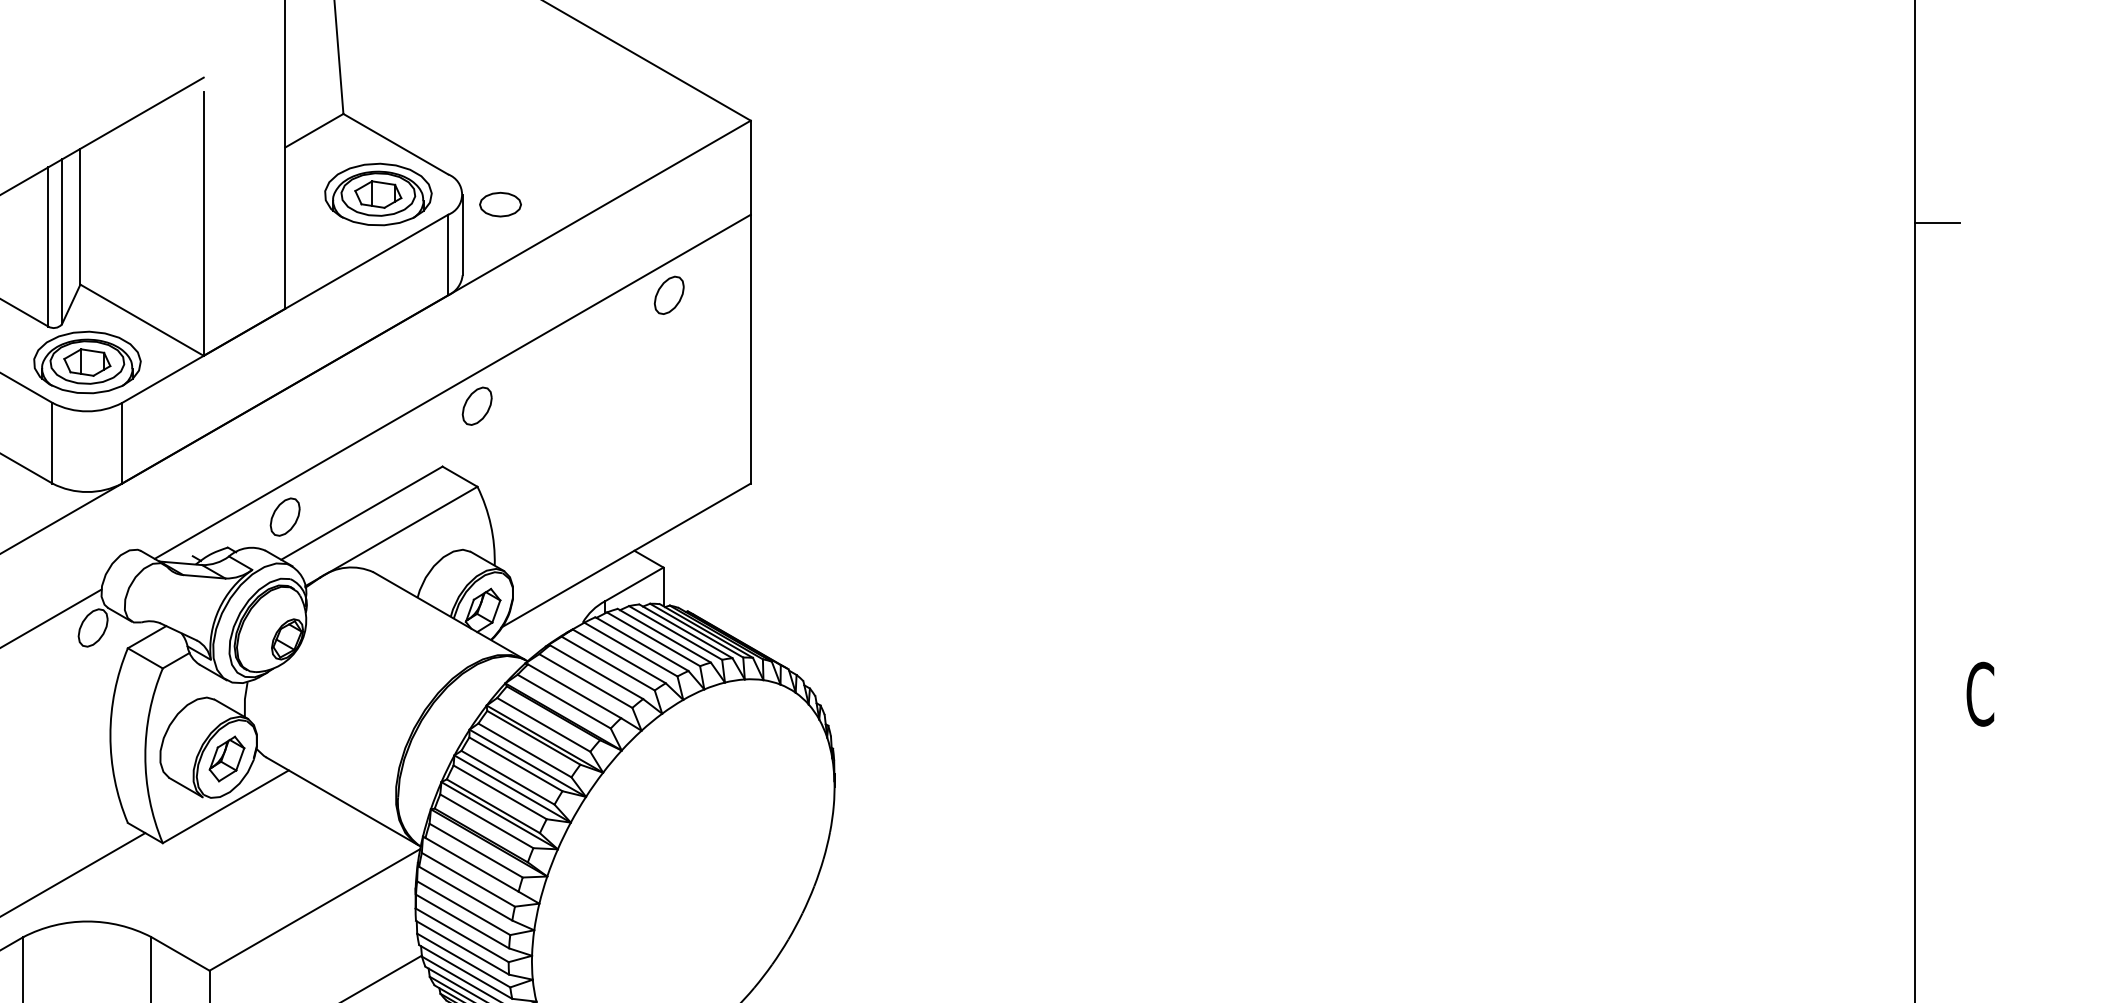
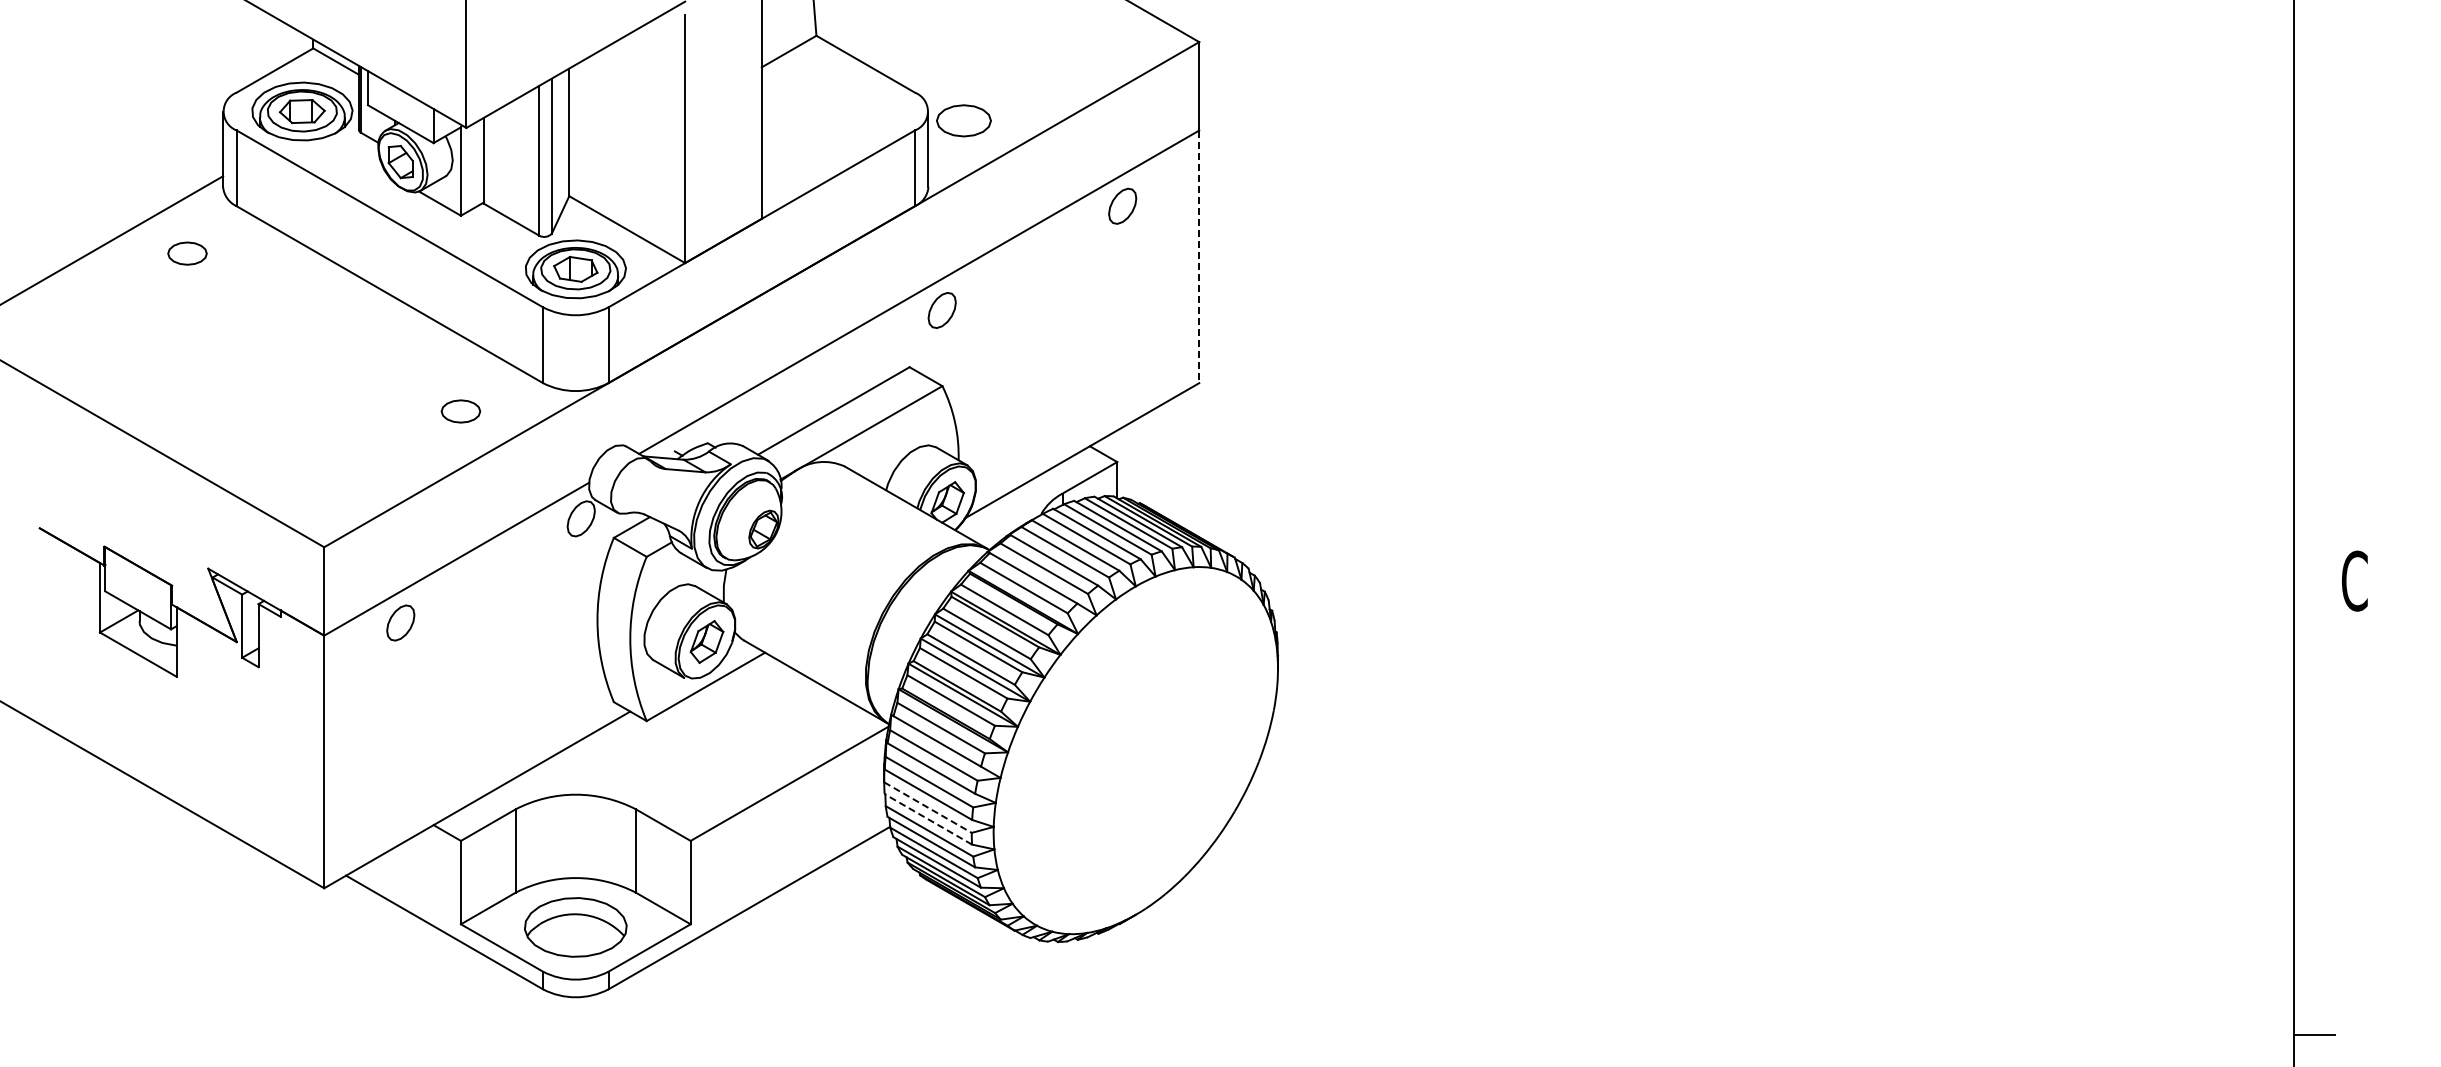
part: (378, 194) -> (849, 111), removed
part: (500, 205) -> (964, 121), size x1.4
line: (1937, 223) -> (2314, 138), removed
line: (751, 349) -> (1199, 257), solid -> dashed
part: (284, 516) -> (761, 414), removed
line: (462, 935) -> (928, 807), solid -> dashed
line: (462, 947) -> (928, 819), solid -> dashed

